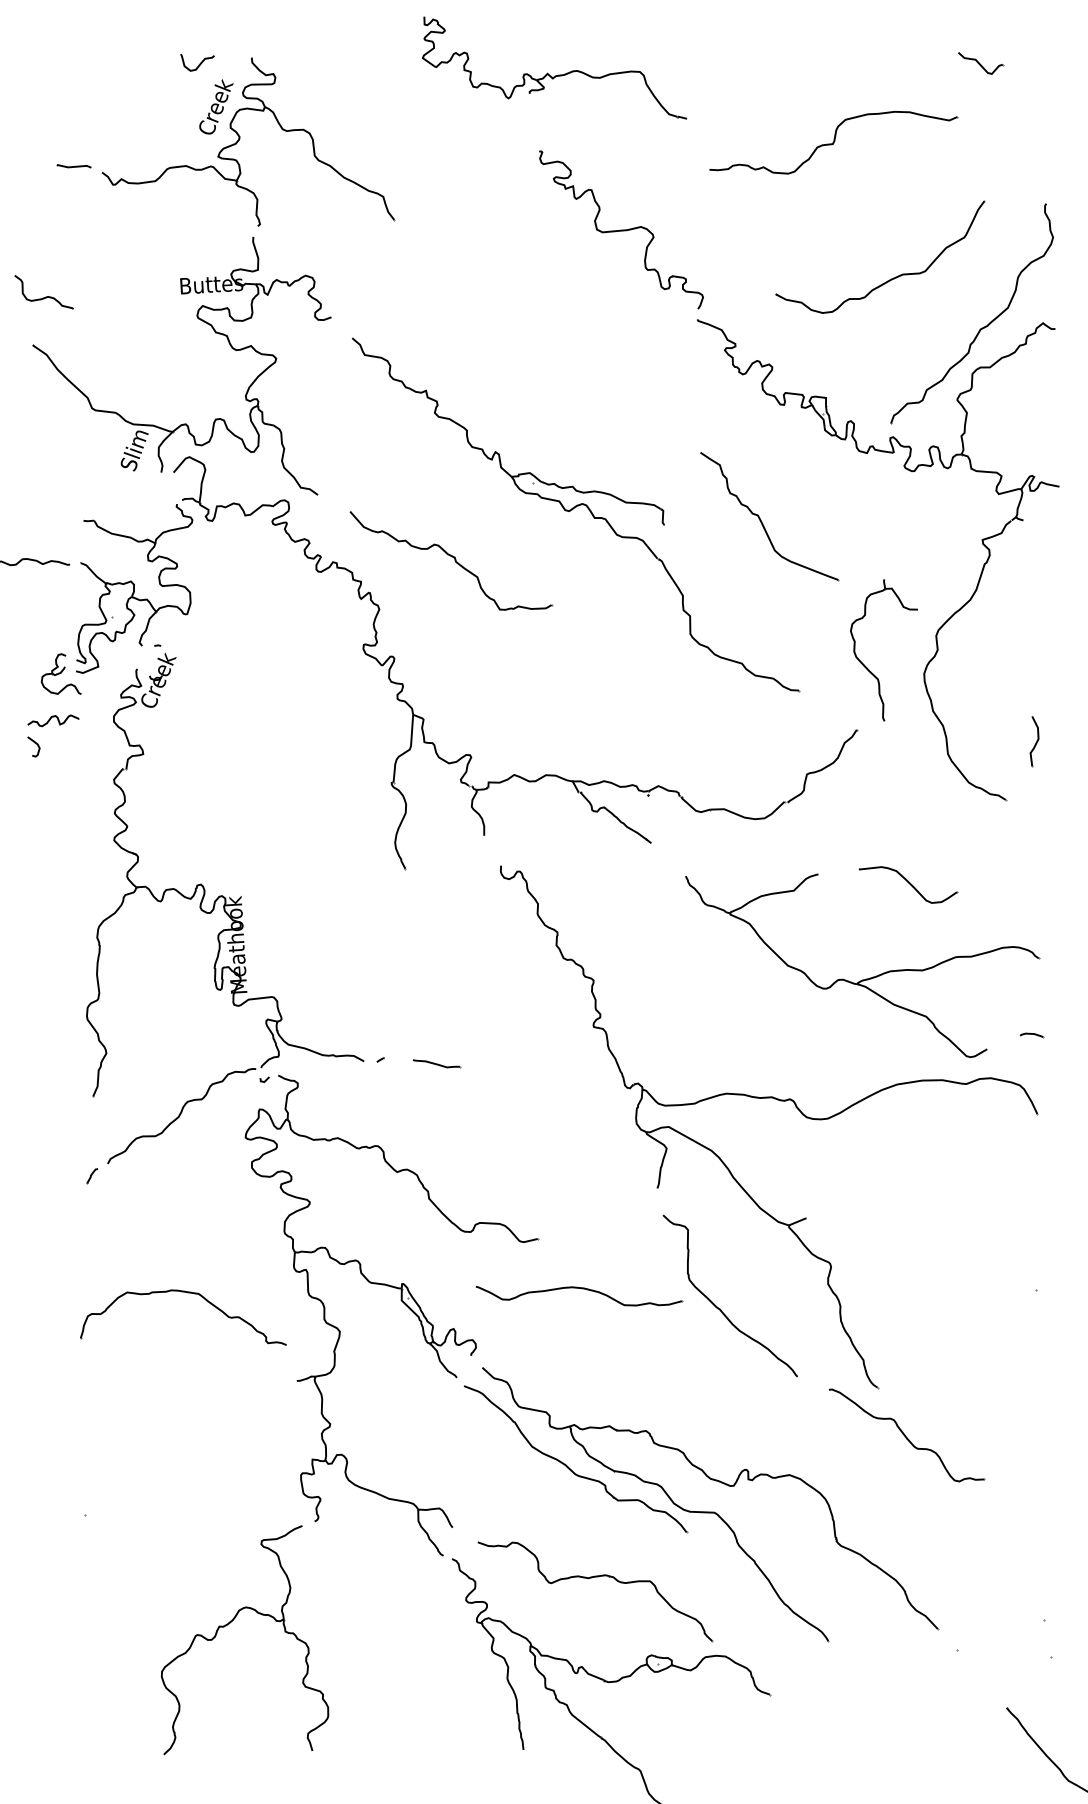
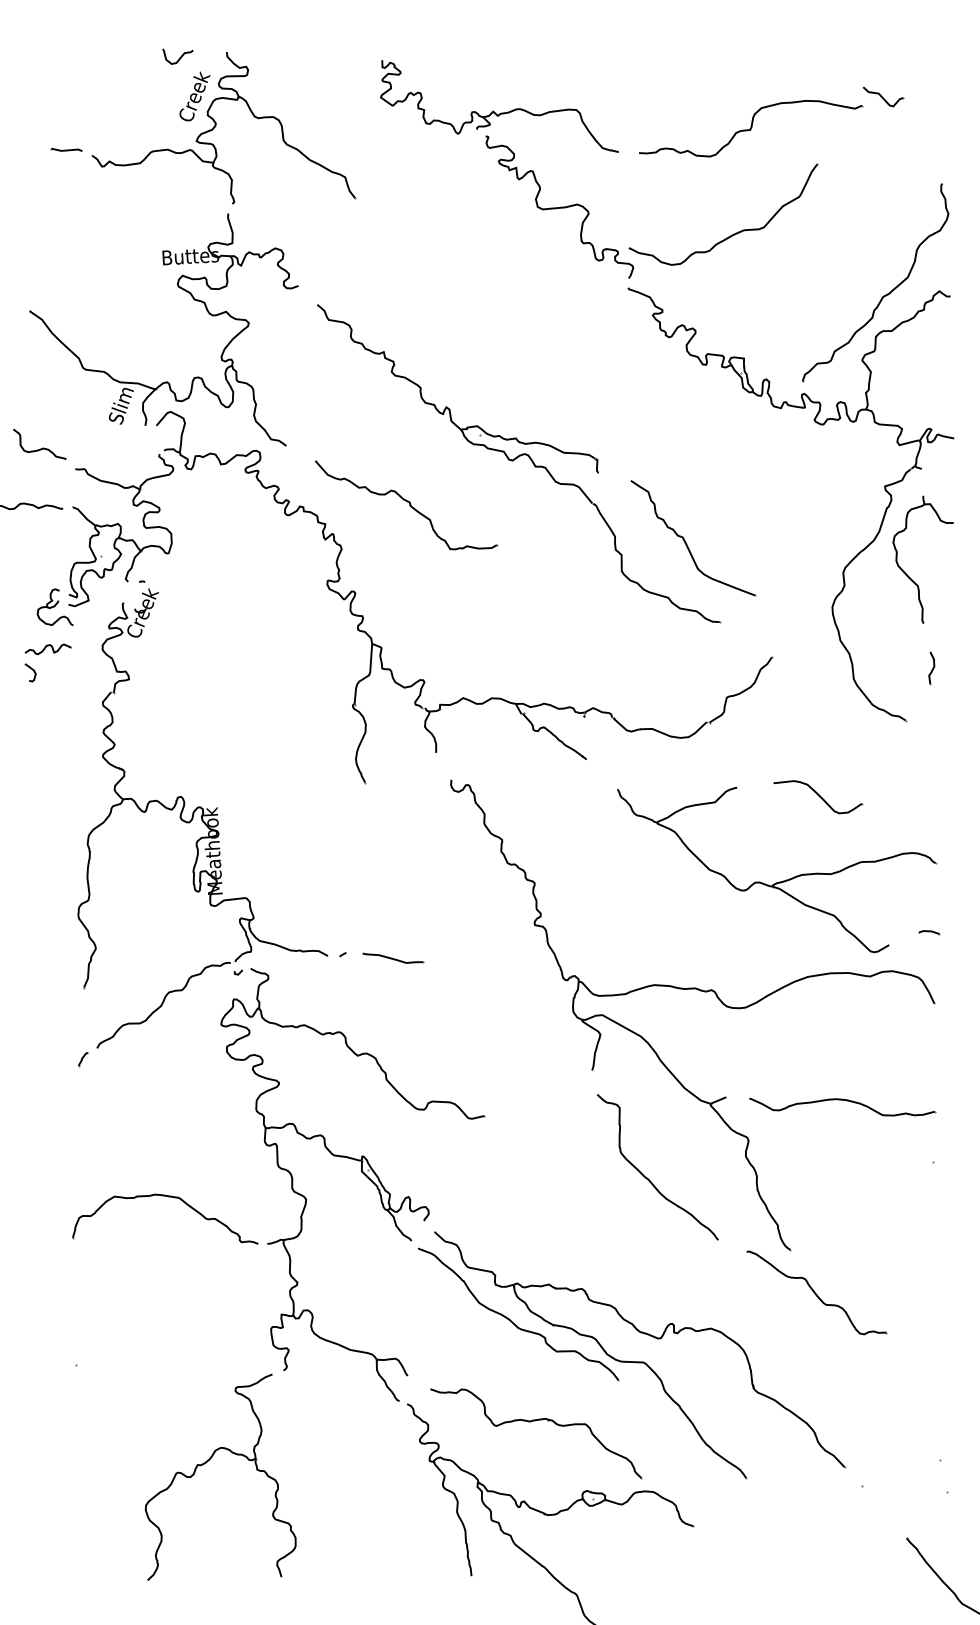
part: (981, 63) -> (884, 96), moved
part: (558, 74) -> (503, 112), moved
part: (891, 278) -> (733, 233), moved
curve: (45, 296) -> (41, 448), moved
part: (761, 519) -> (685, 540), moved
part: (866, 666) -> (907, 574), moved
part: (1034, 741) -> (931, 667), size x0.71
part: (436, 1063) -> (393, 957), size x1.43
part: (581, 1289) -> (844, 1101), moved
part: (187, 1293) -> (168, 1197), moved

